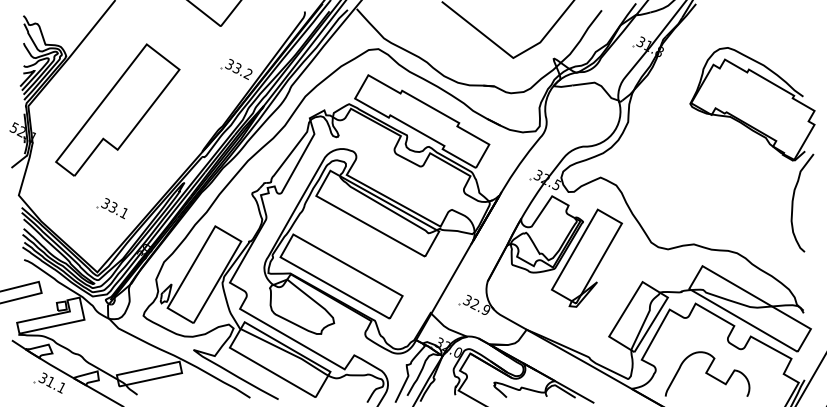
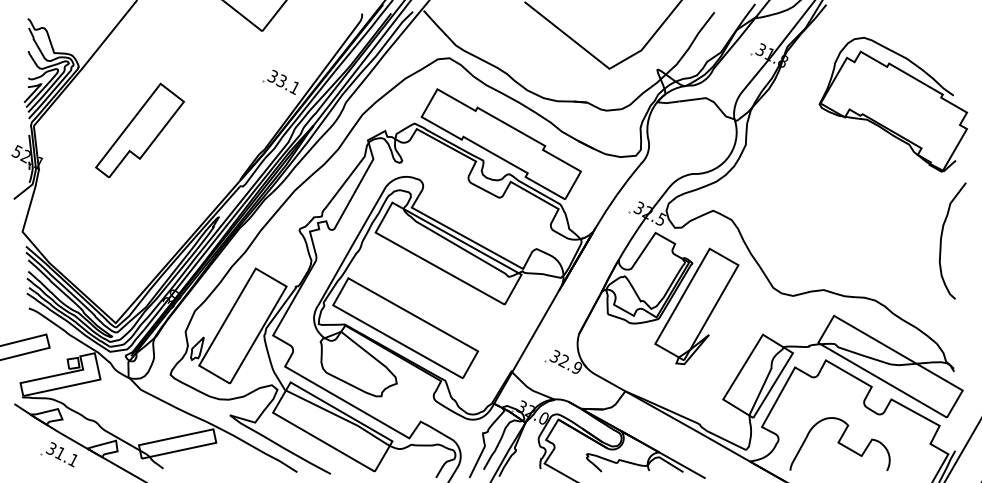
text: (247, 73) -> (294, 87), 33.2 -> 33.1
part: (752, 104) -> (893, 104), moved
part: (117, 109) -> (139, 130), size x0.6
part: (112, 208) -> (133, 247), removed

